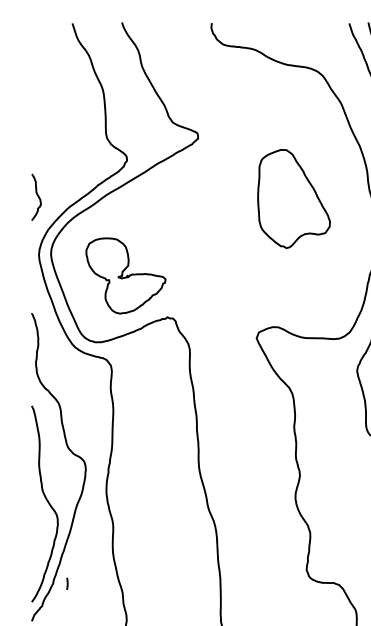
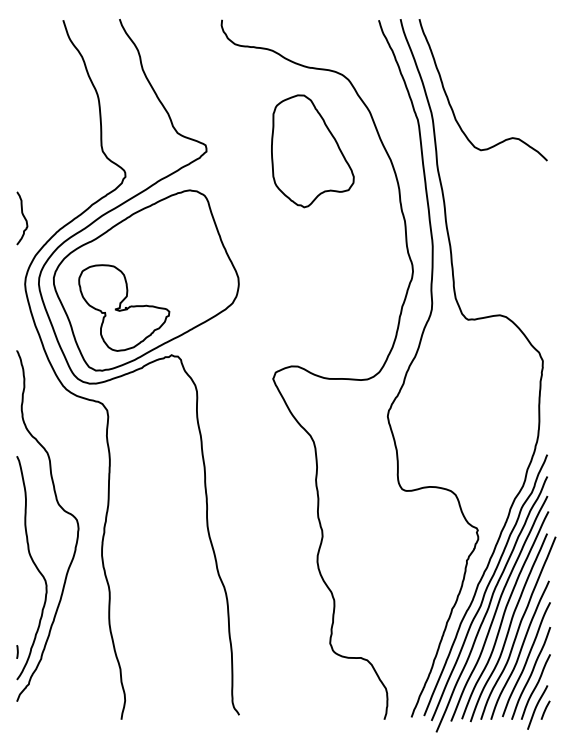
part: (293, 199) -> (312, 151), moved
part: (145, 251) -> (146, 280), added
line: (67, 583) -> (17, 651), moved

